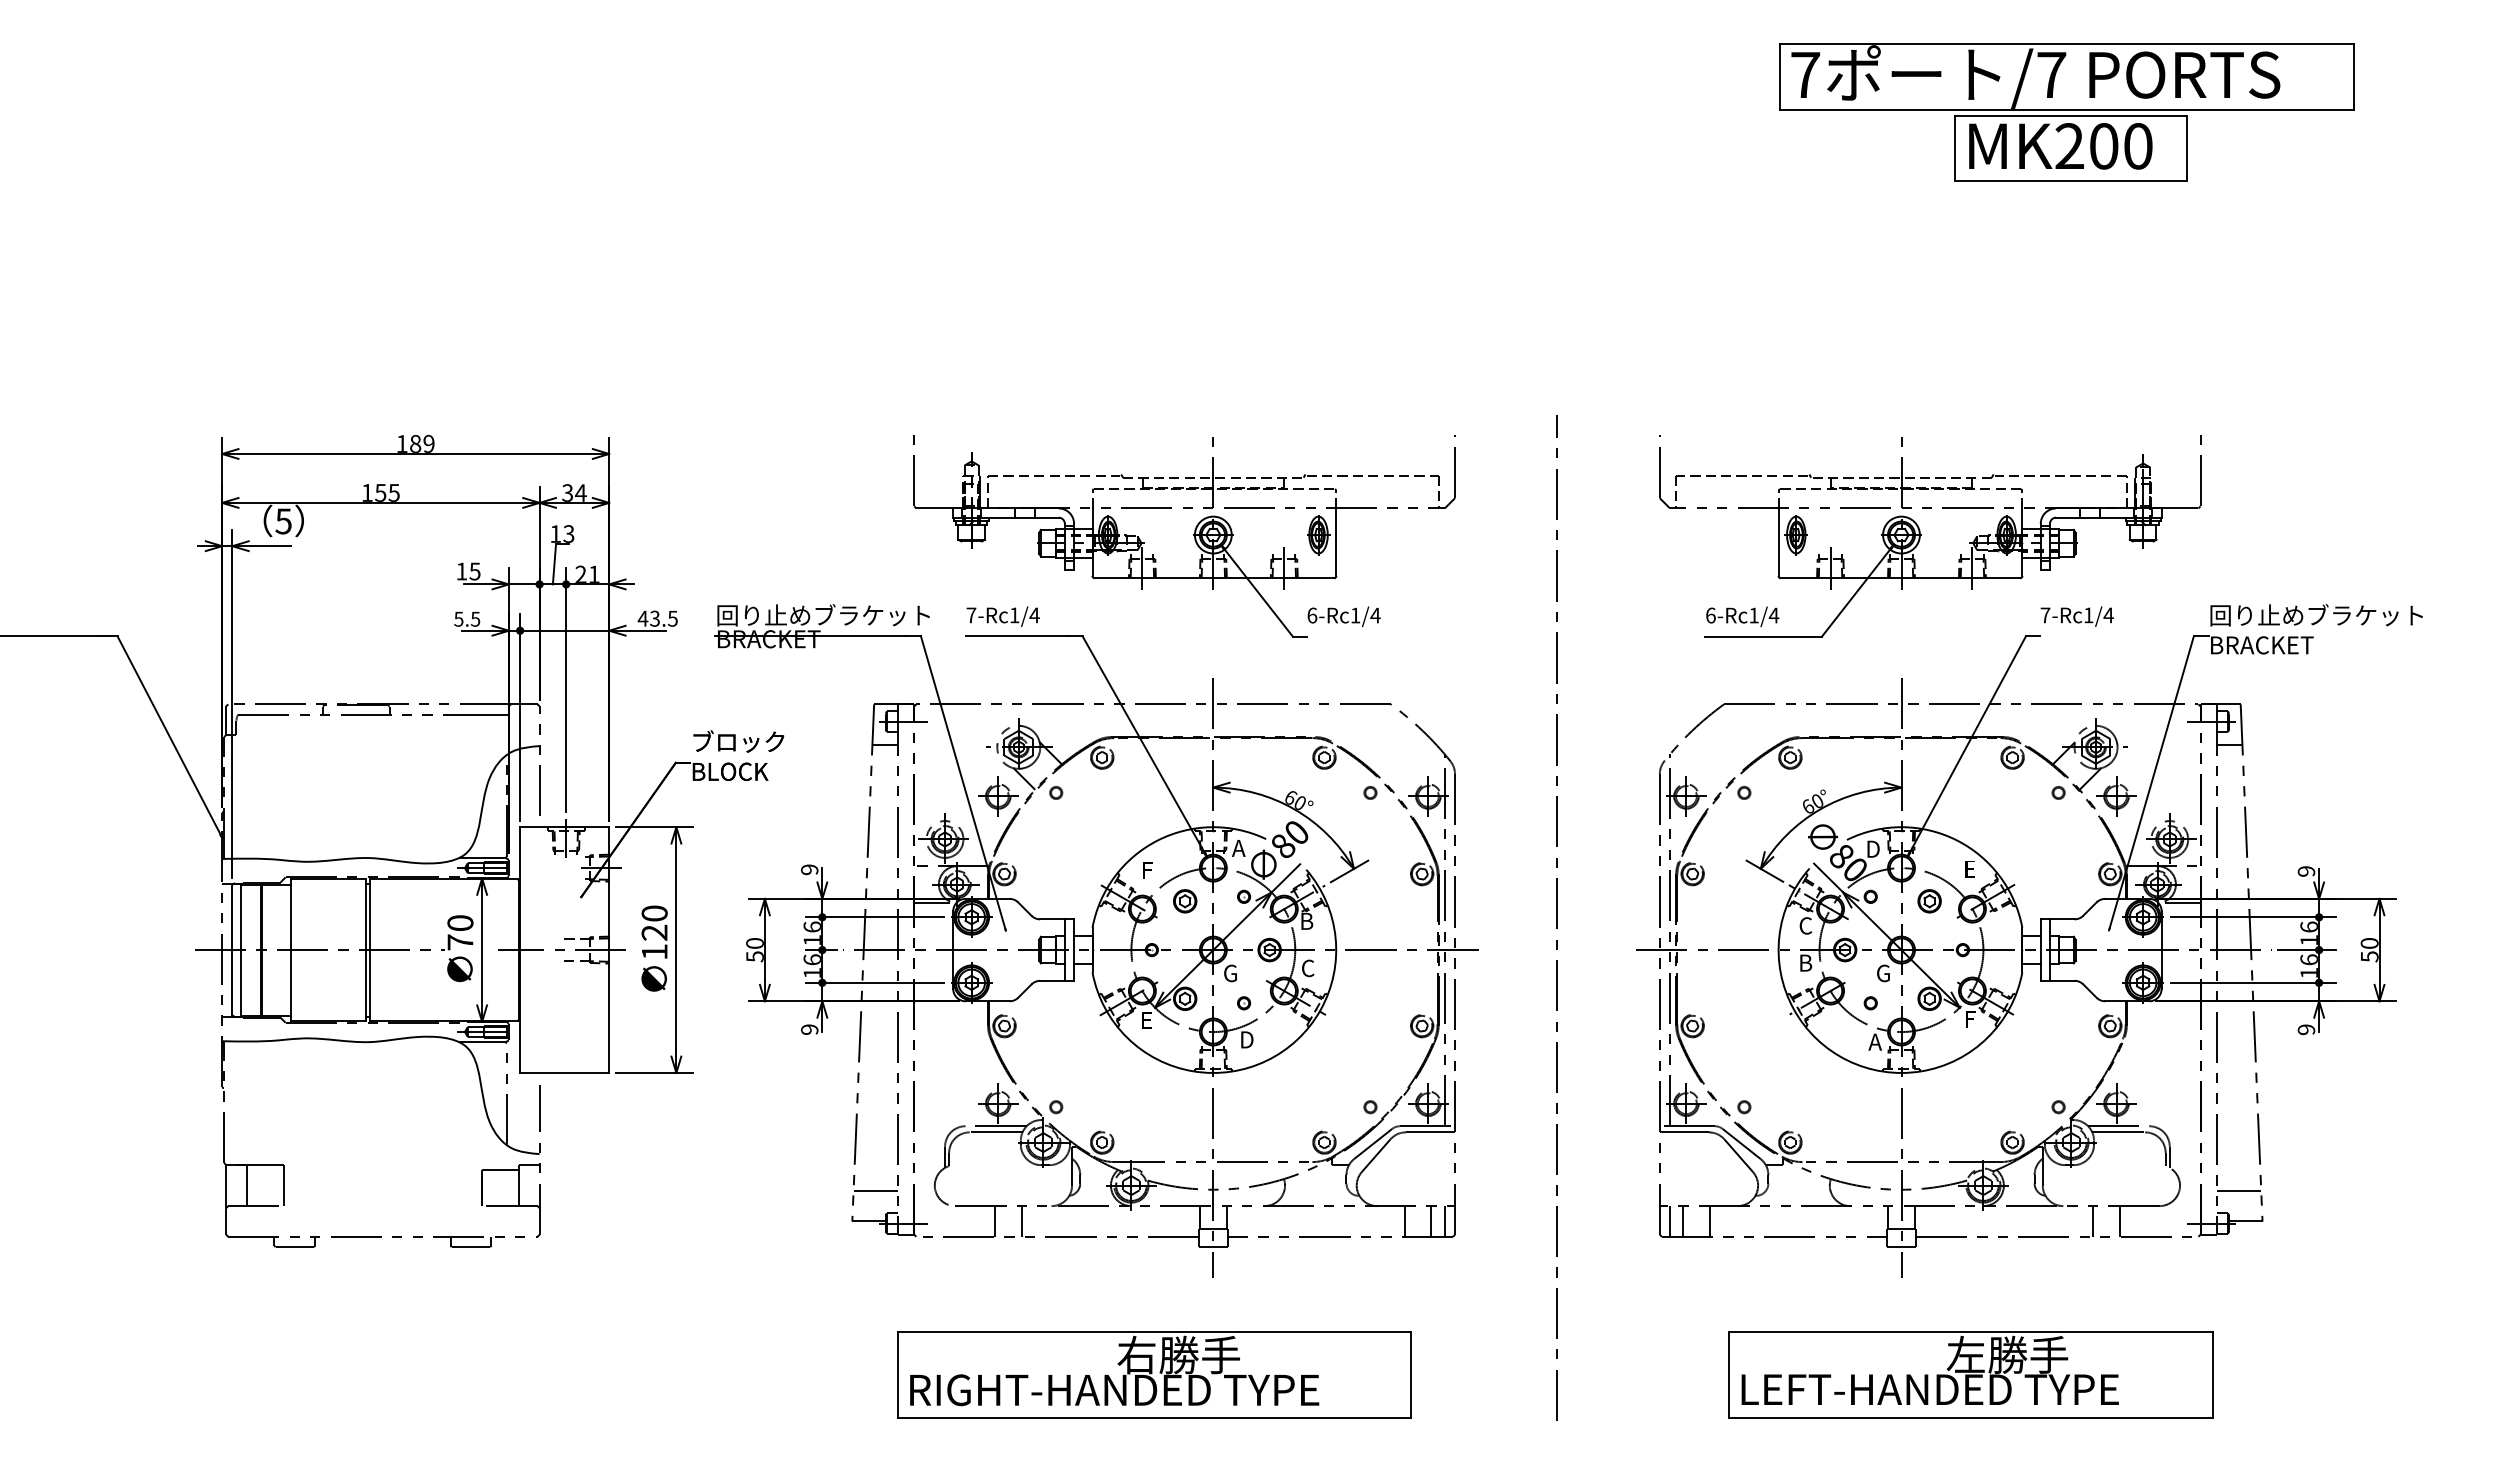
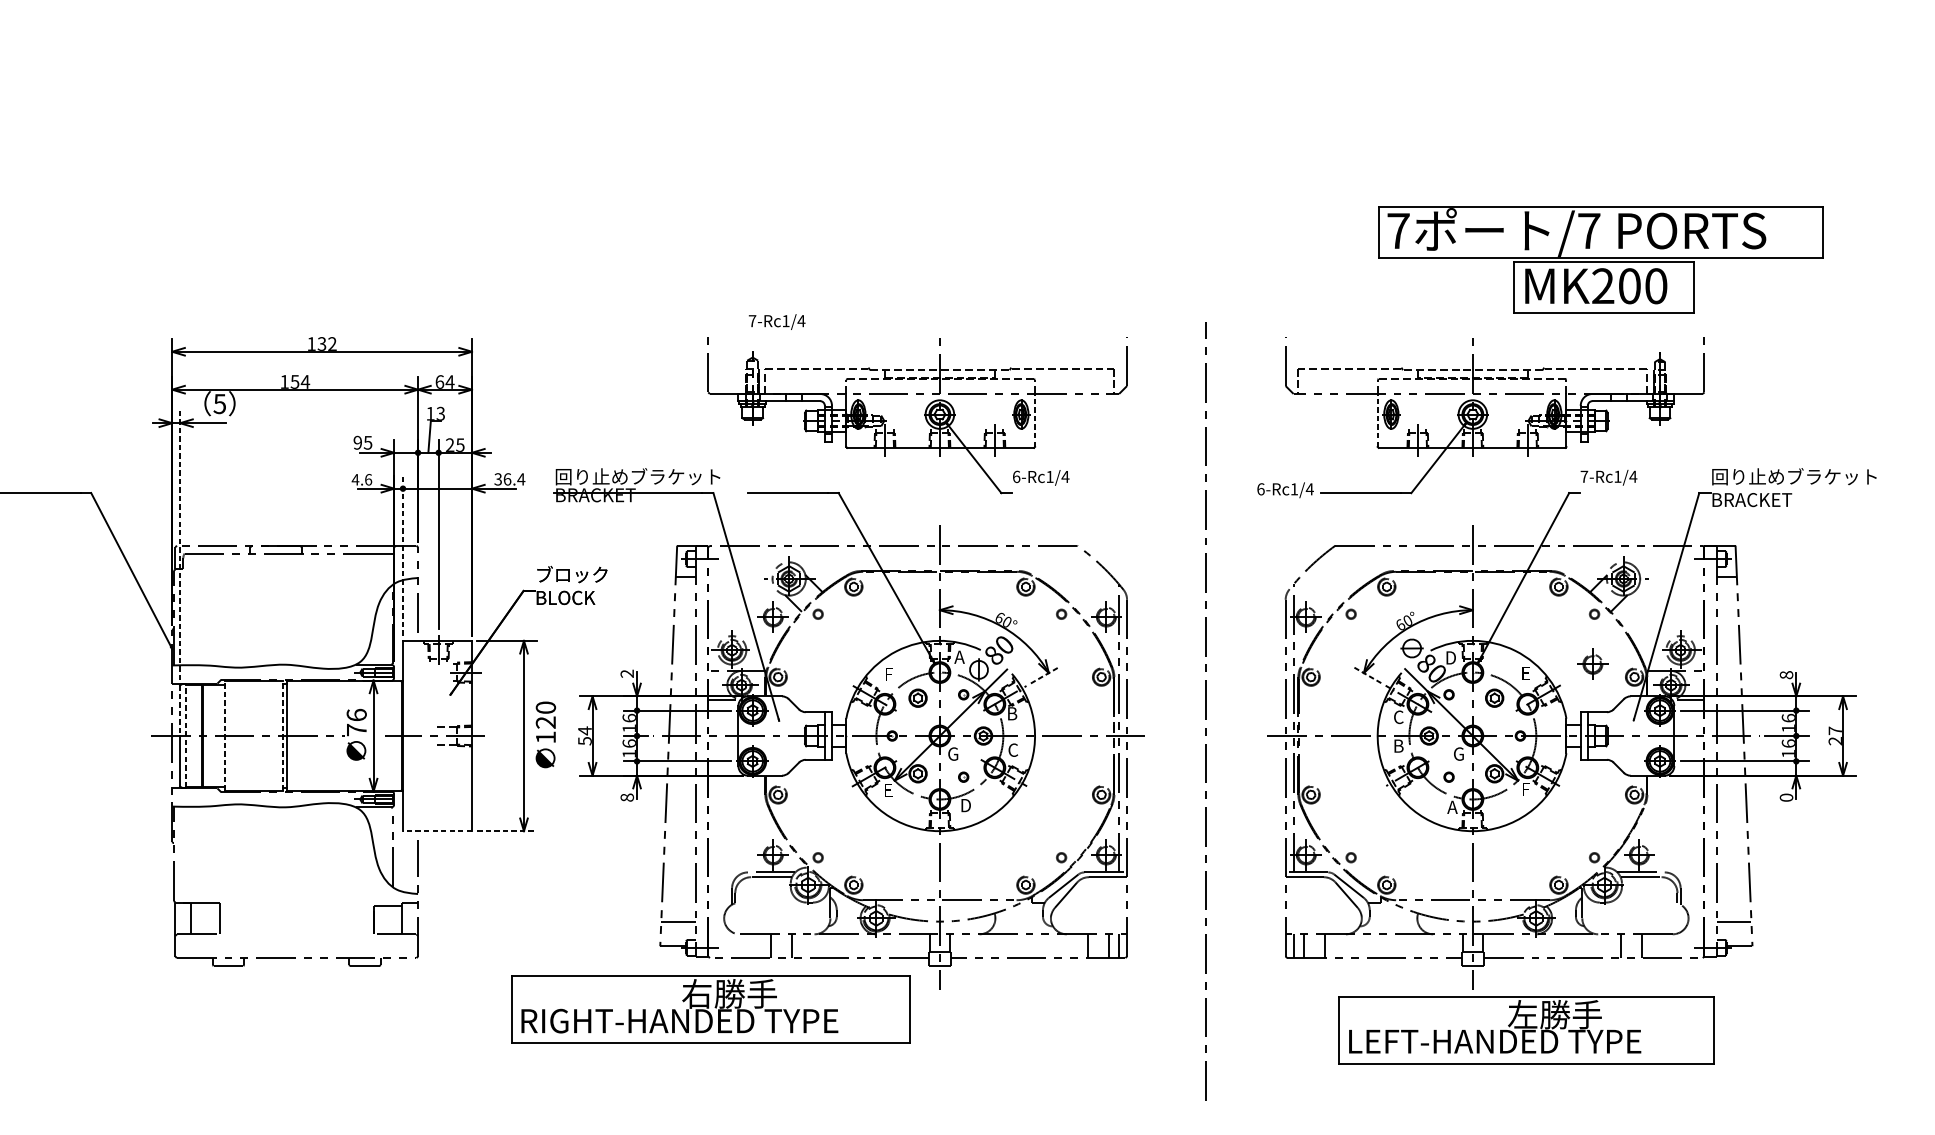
part: (2066, 112) -> (1600, 260), moved
text: (421, 443) -> (326, 343), 189 -> 132
text: (394, 492) -> (305, 381), 155 -> 154
text: (567, 492) -> (439, 381), 34 -> 64
line: (1336, 542) -> (1035, 420), solid -> dashed
line: (1778, 542) -> (1377, 420), solid -> dashed
text: (461, 571) -> (357, 442), 15 -> 95
text: (593, 573) -> (459, 444), 21 -> 25
text: (1002, 616) -> (776, 321), moved
text: (1742, 616) -> (1285, 490), moved
text: (466, 618) -> (361, 479), 5.5 -> 4.6
text: (657, 618) -> (509, 479), 43.5 -> 36.4
line: (232, 703) -> (180, 545), solid -> dashed
line: (520, 717) -> (403, 555), solid -> dashed
part: (2116, 796) -> (1592, 664), moved
text: (809, 869) -> (627, 673), 9 -> 2
line: (1764, 870) -> (1366, 674), solid -> dashed
line: (1349, 871) -> (1045, 675), solid -> dashed
text: (2306, 871) -> (1786, 675), 9 -> 8
line: (232, 917) -> (180, 710), solid -> dashed
text: (460, 922) -> (356, 714), 70 -> 76
text: (754, 943) -> (584, 730), 50 -> 54
text: (654, 948) -> (545, 734), moved
line: (240, 950) -> (186, 736), solid -> dashed
line: (290, 950) -> (225, 736), solid -> dashed
line: (365, 950) -> (283, 736), solid -> dashed
text: (2369, 950) -> (1835, 736), 50 -> 27
text: (809, 1029) -> (627, 797), 9 -> 8
text: (2306, 1029) -> (1786, 797), 9 -> 0
line: (564, 1072) -> (437, 830), solid -> dashed
line: (654, 1072) -> (507, 830), solid -> dashed
part: (1154, 1374) -> (710, 1008), moved
part: (1970, 1374) -> (1526, 1029), moved

